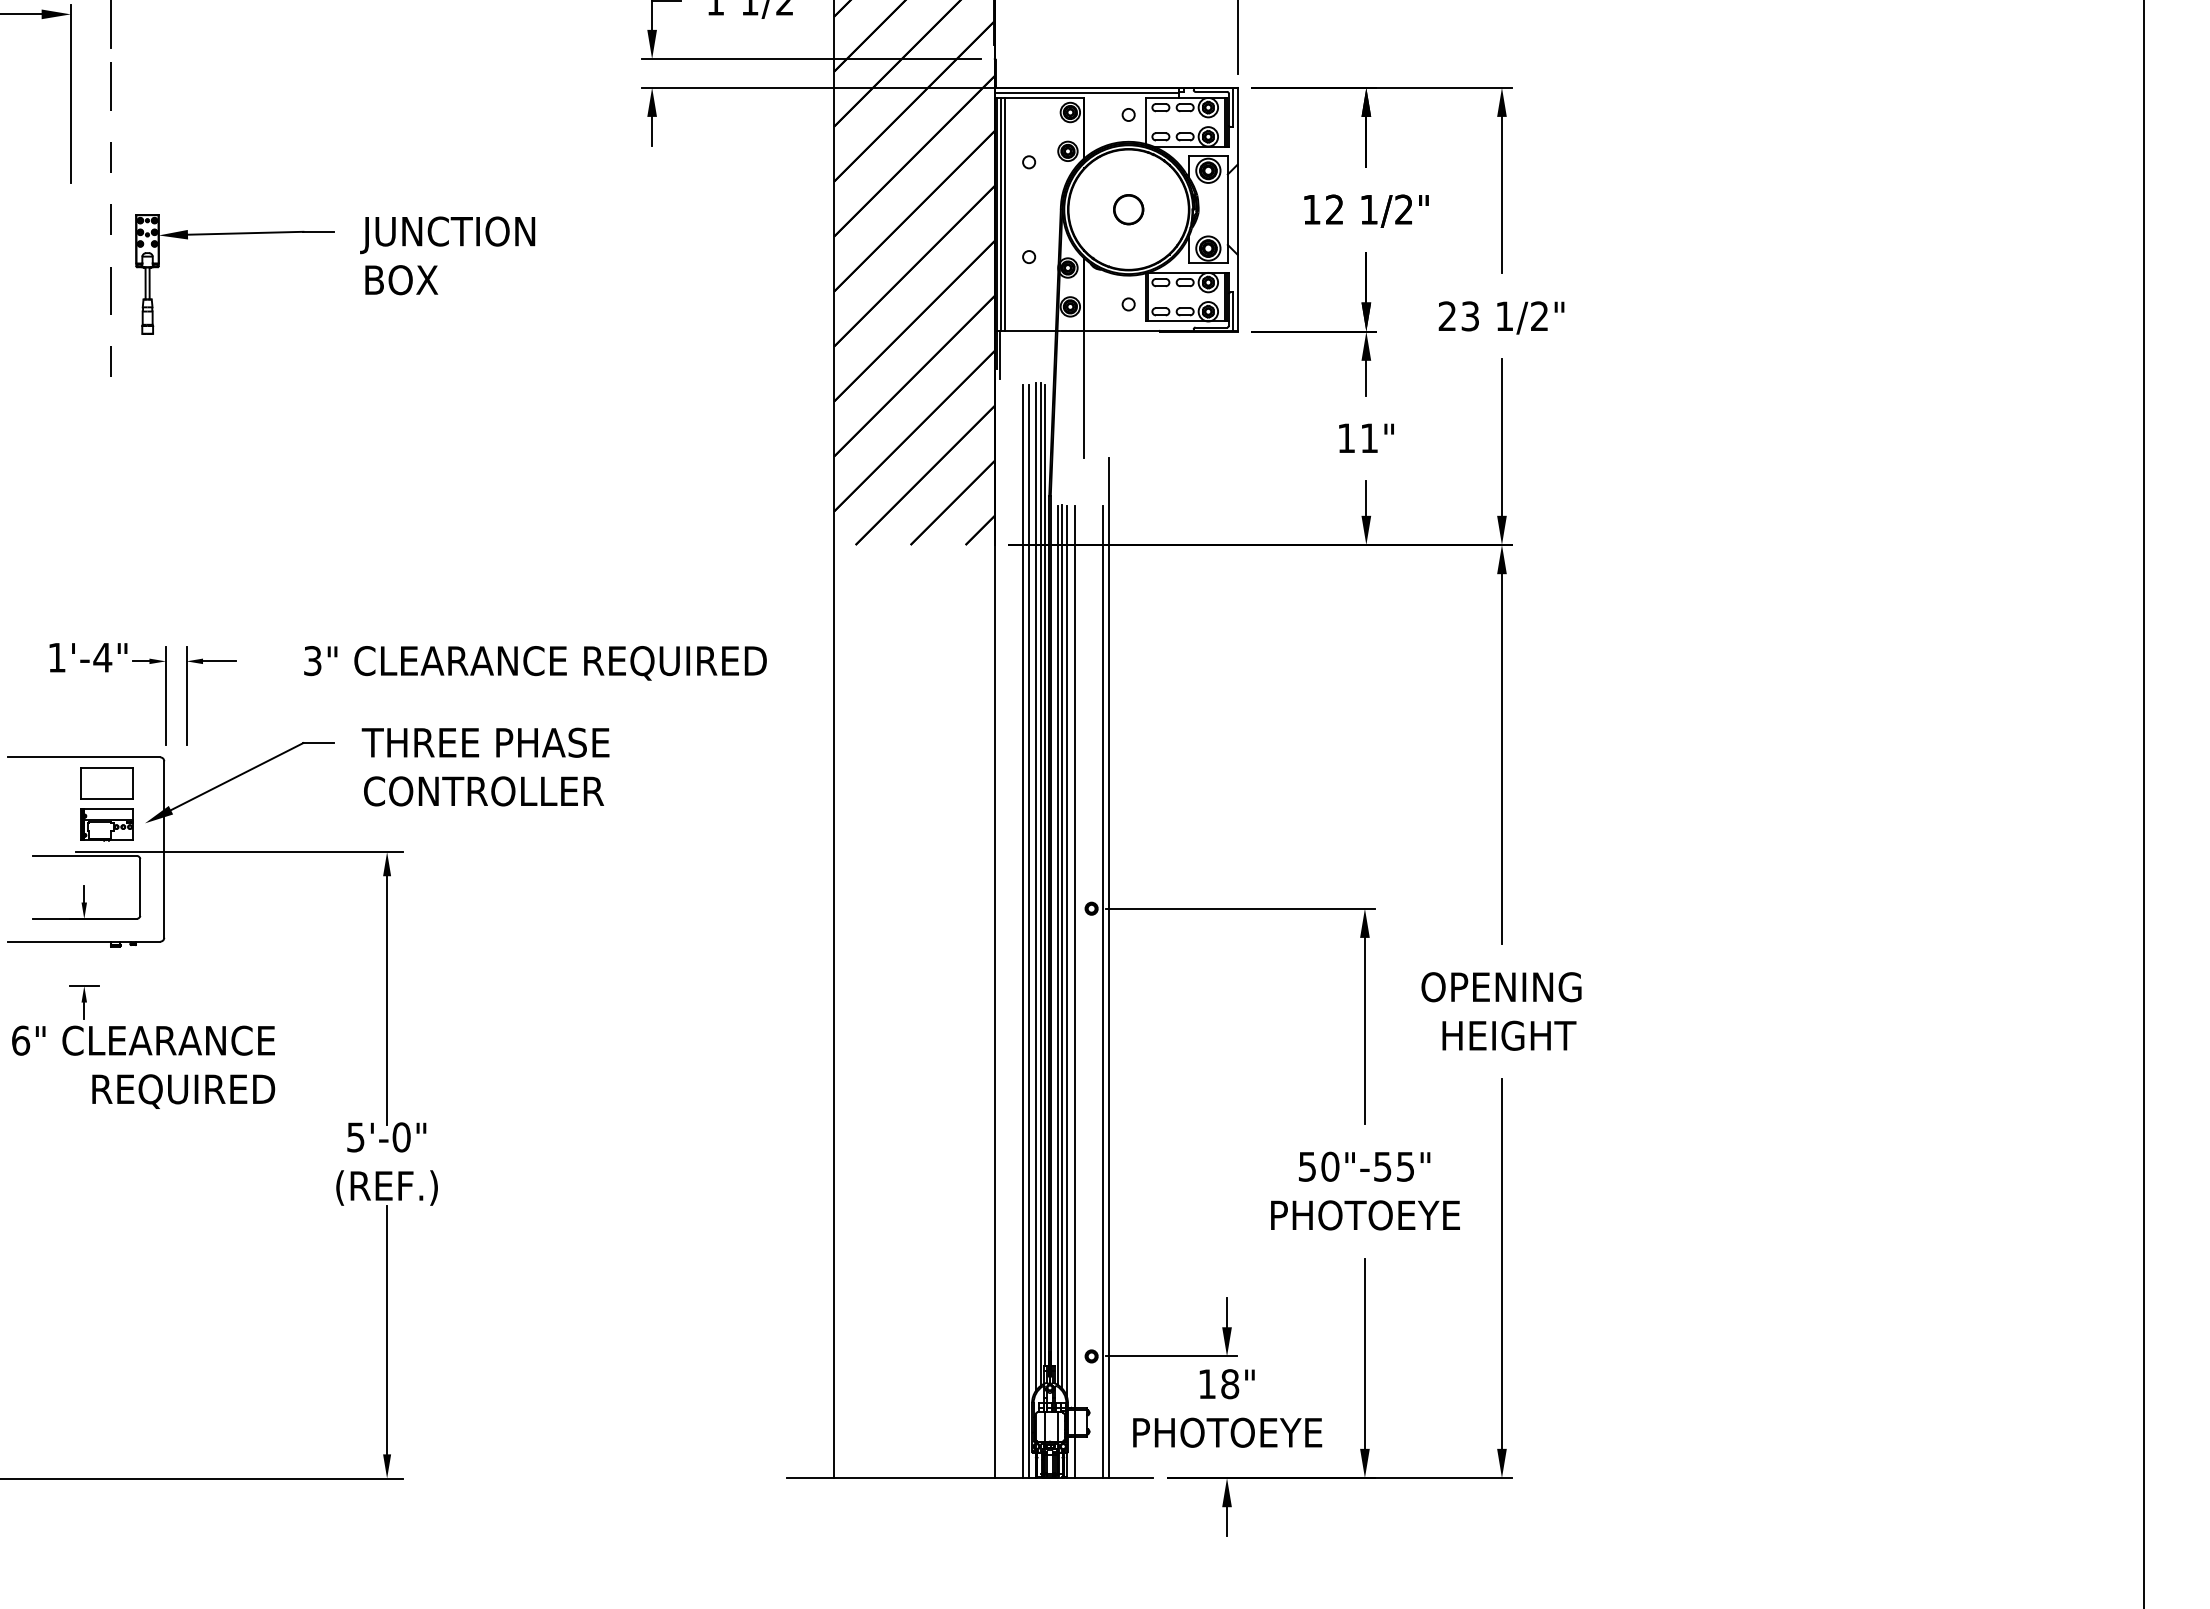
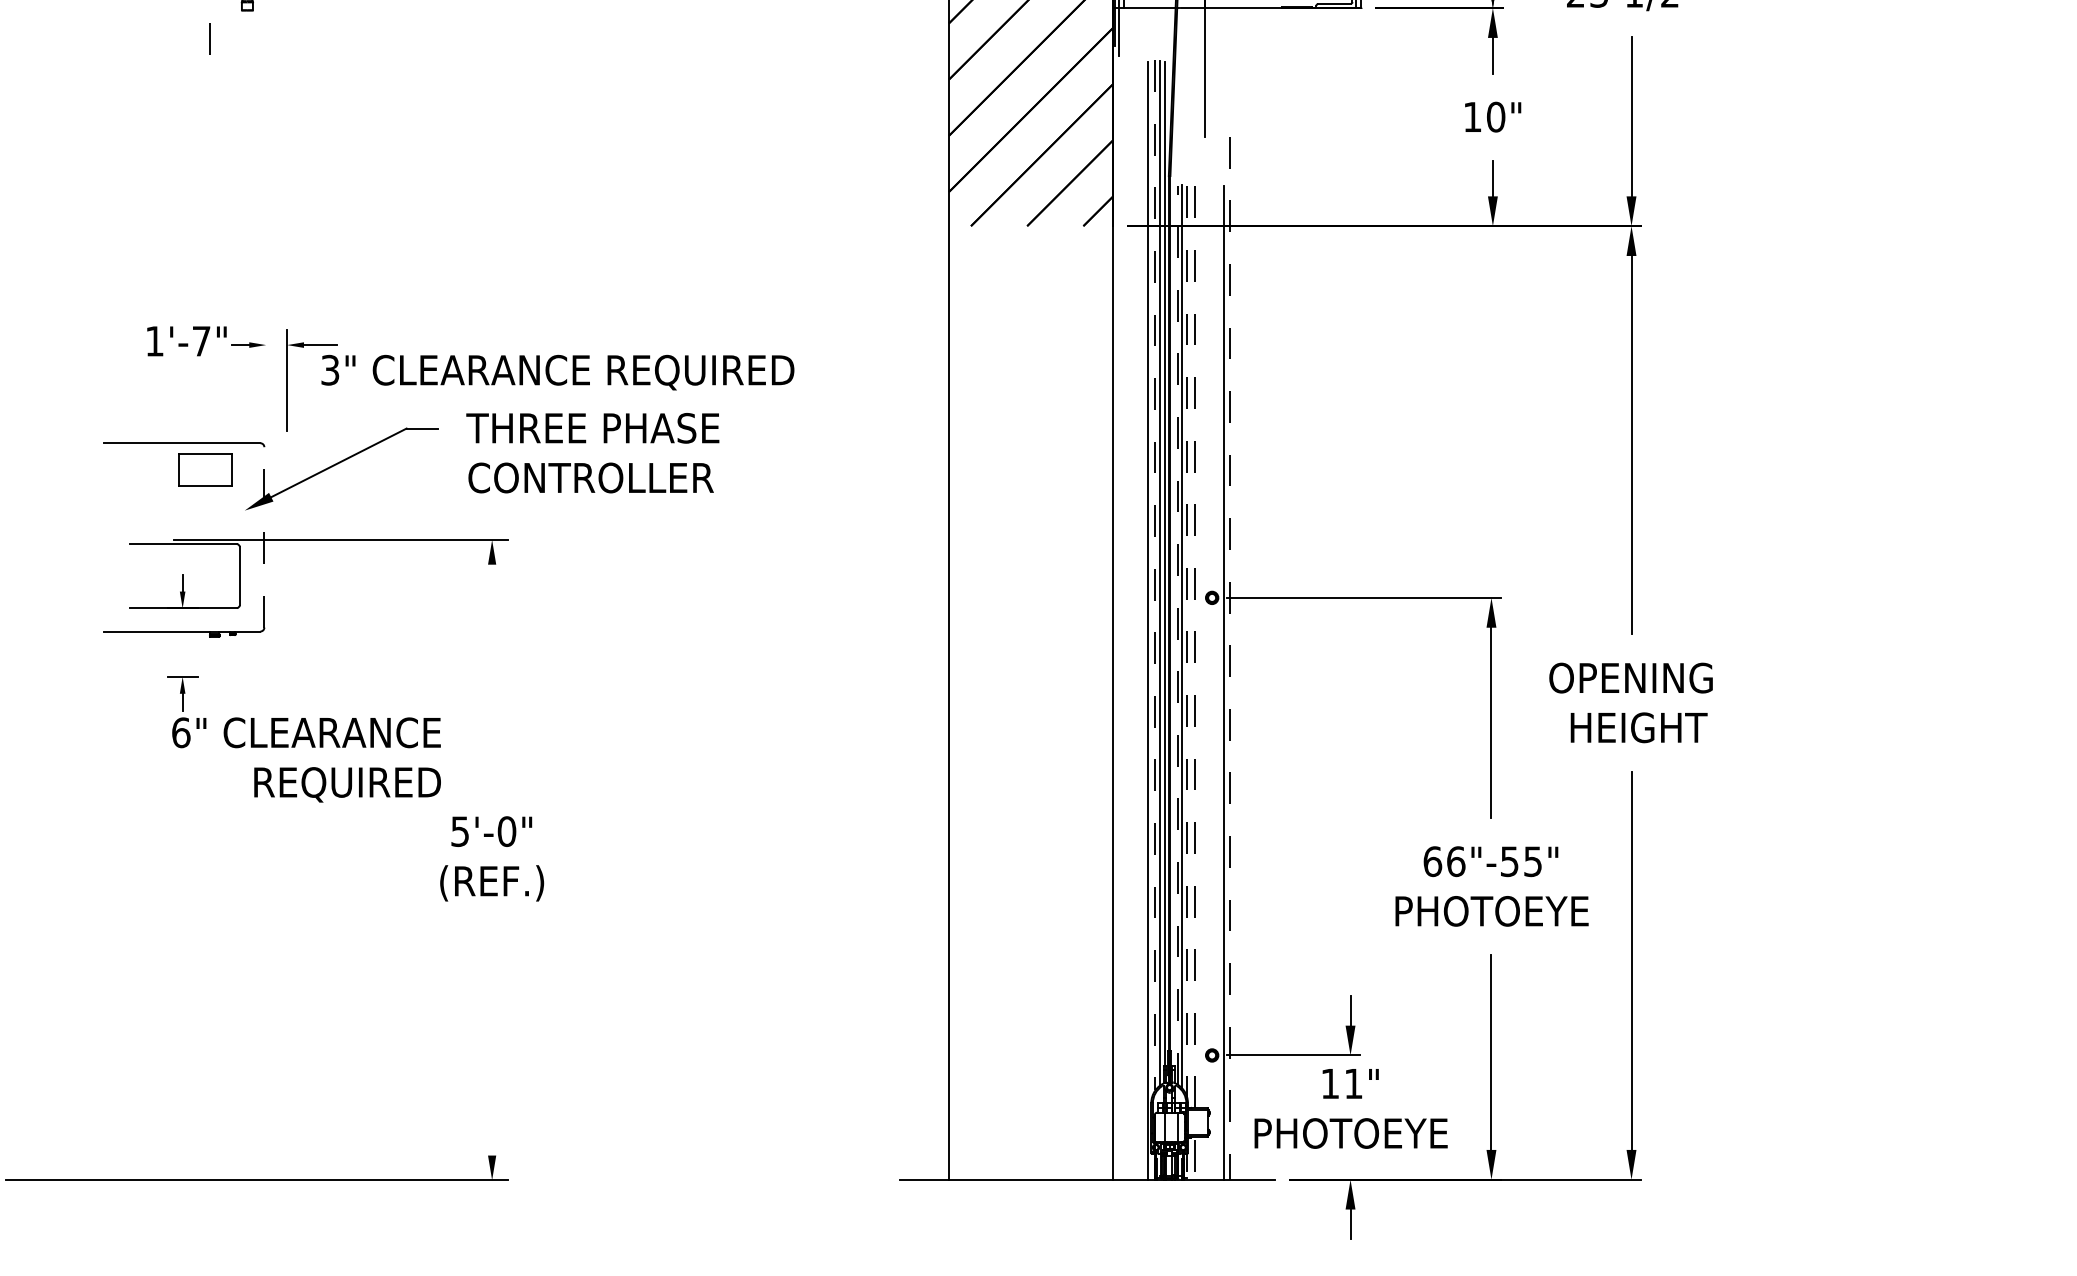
text: (1369, 438) -> (1496, 117), 11" -> 10"
text: (102, 657) -> (201, 341), 1'-4" -> 1'-7"
text: (535, 663) -> (557, 372), moved
line: (166, 695) -> (266, 379), removed
part: (106, 824) -> (205, 511), removed
line: (164, 849) -> (264, 537), solid -> dashed
line: (1036, 886) -> (1155, 575), solid -> dashed
line: (1023, 931) -> (1142, 621), removed
line: (1057, 945) -> (1177, 635), solid -> dashed
line: (1108, 968) -> (1229, 658), solid -> dashed
line: (1067, 992) -> (1187, 683), solid -> dashed
line: (1074, 992) -> (1194, 683), solid -> dashed
line: (387, 1000) -> (492, 691), removed
text: (143, 1066) -> (306, 759), moved
text: (1318, 1166) -> (1444, 861), 50"-55" -> 66"-55"
line: (387, 1329) -> (492, 1027), removed
text: (1230, 1384) -> (1354, 1084), 18" -> 11"

